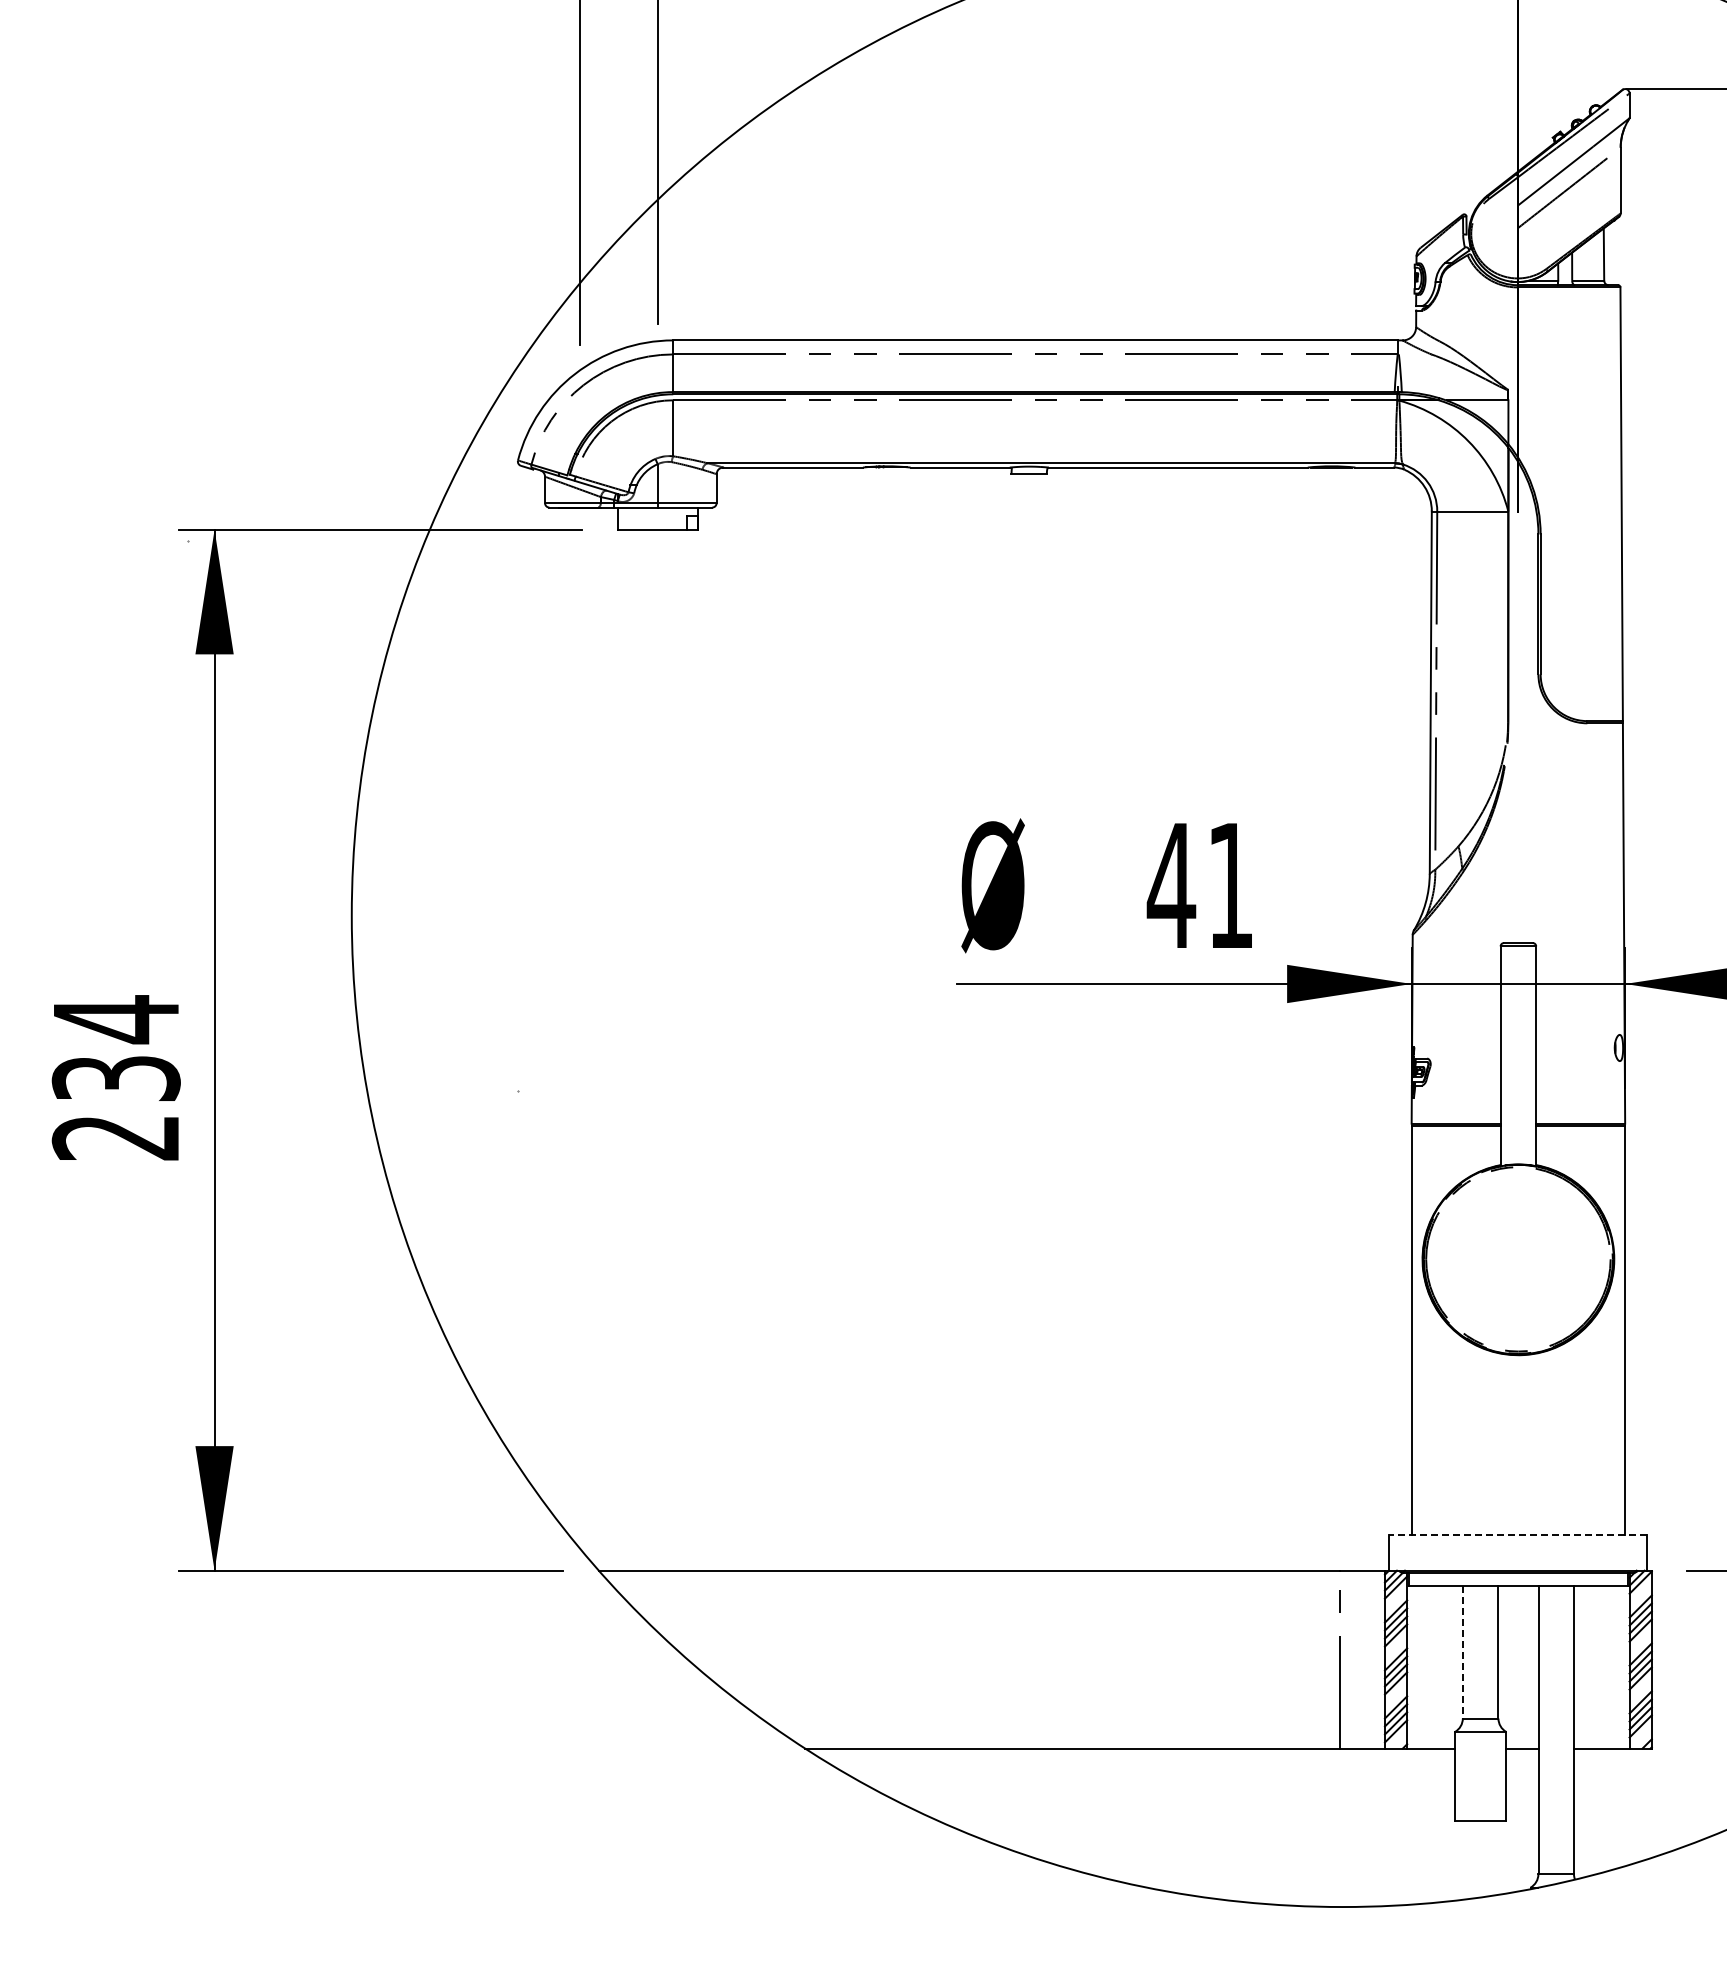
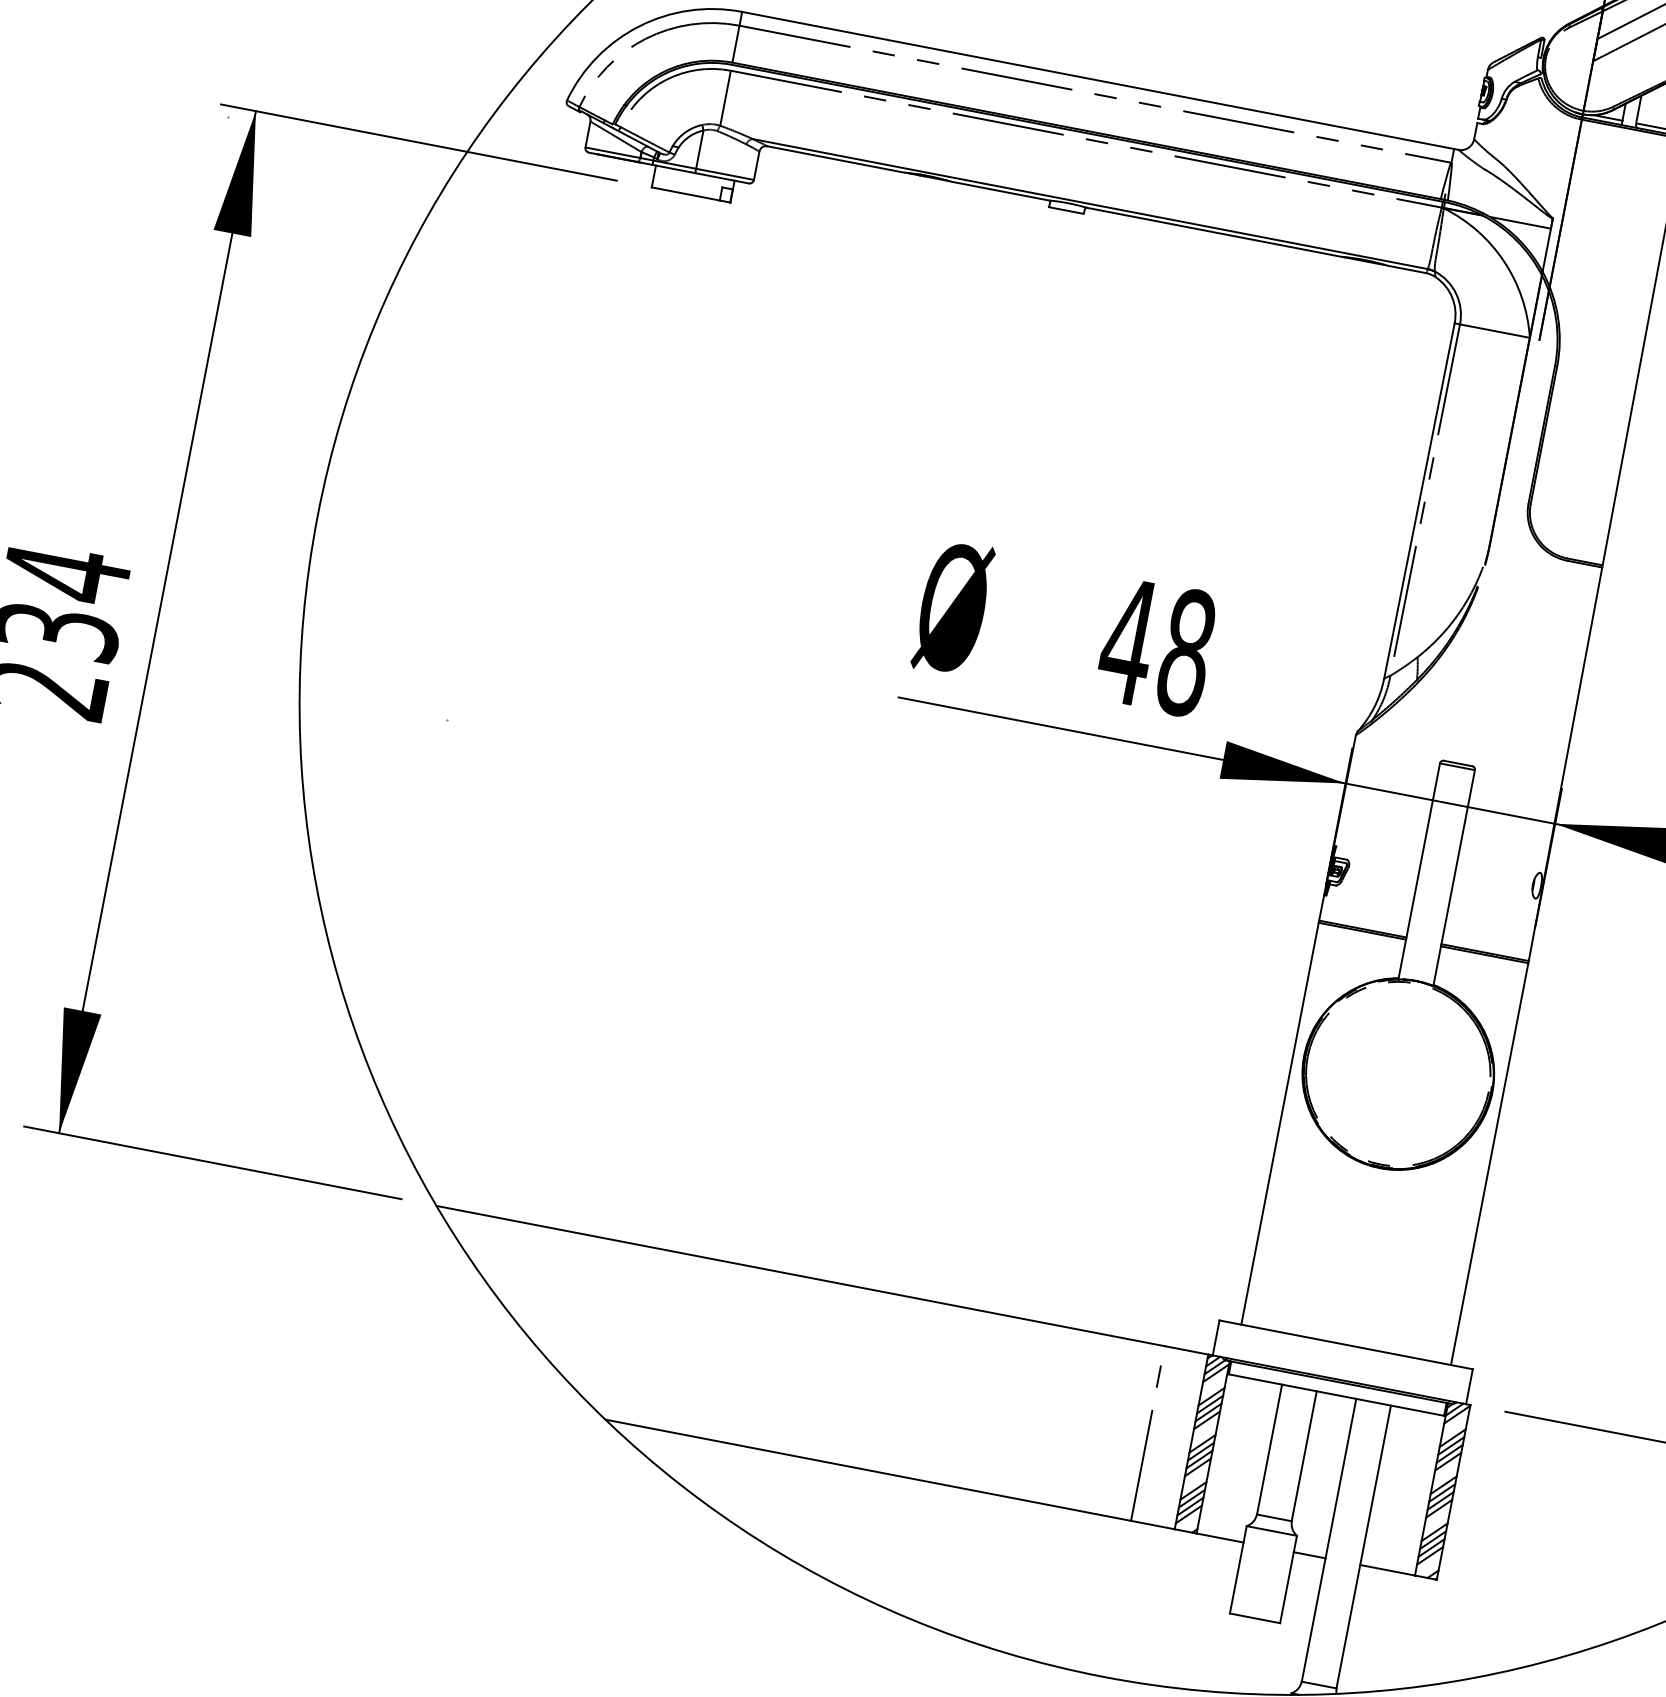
text: (1230, 885) -> (1186, 652), 41 -> 48
line: (1518, 1535) -> (1346, 1345), dashed -> solid
line: (1462, 1652) -> (1269, 1449), dashed -> solid

